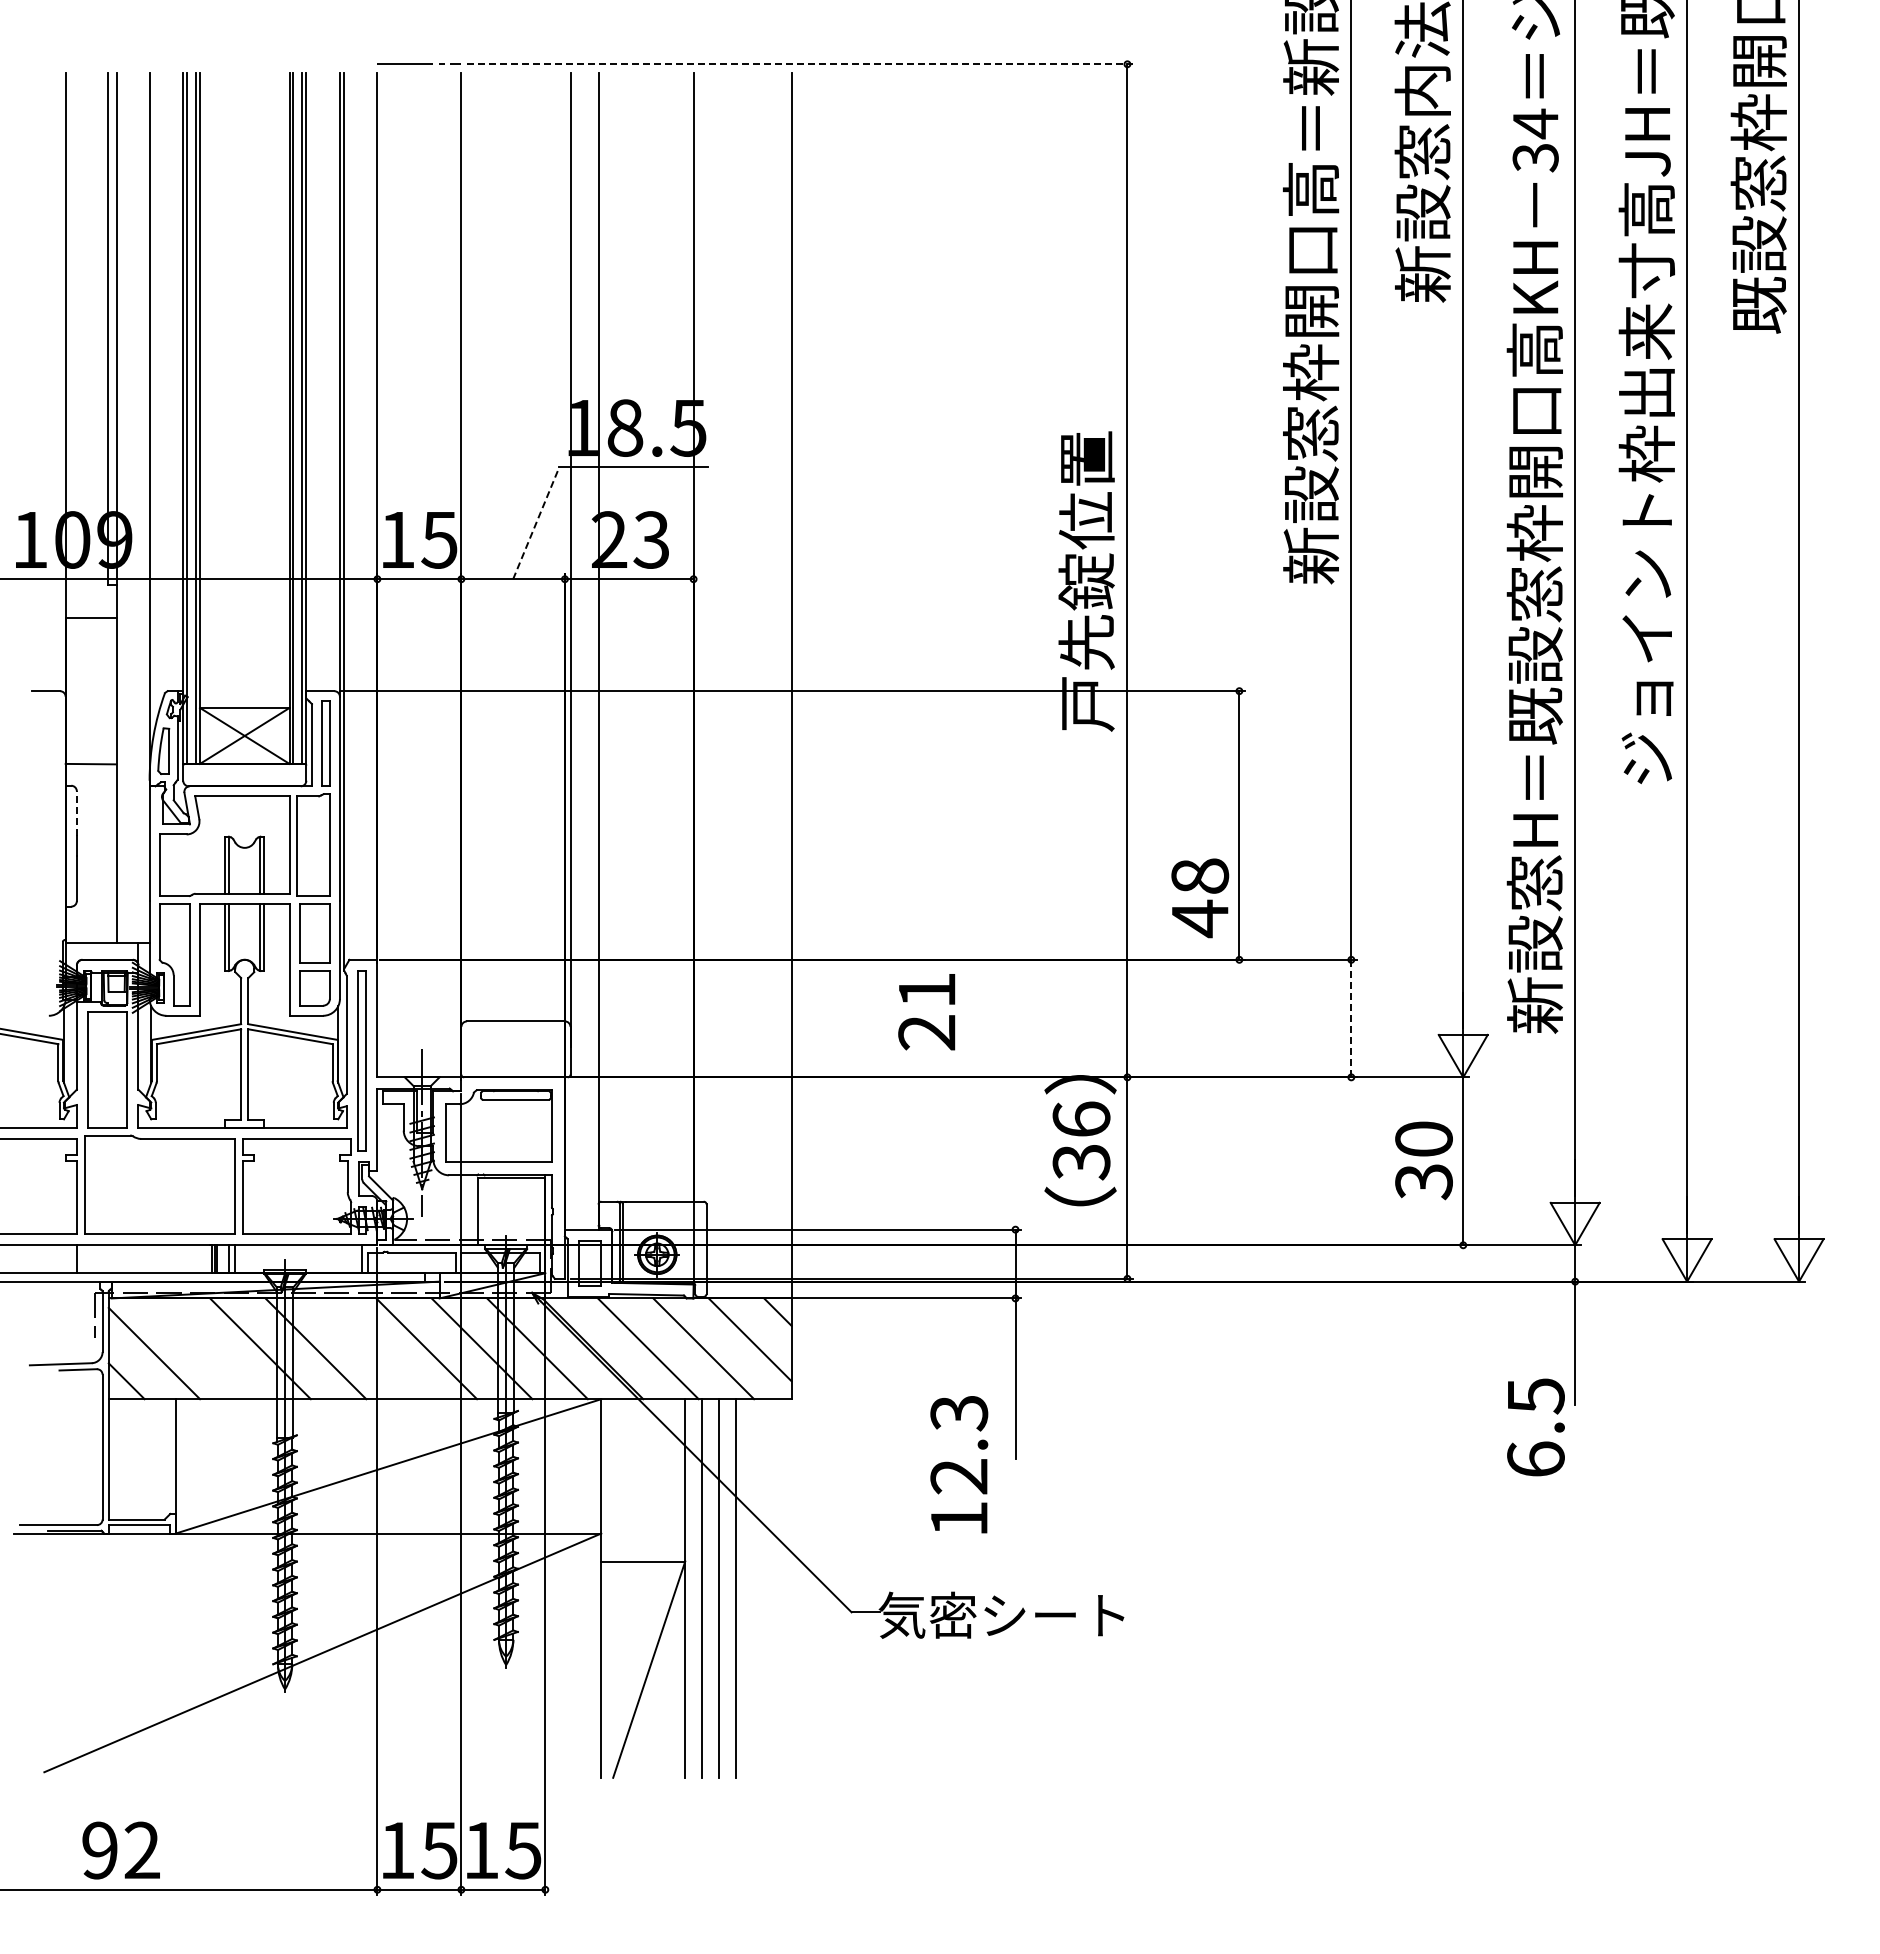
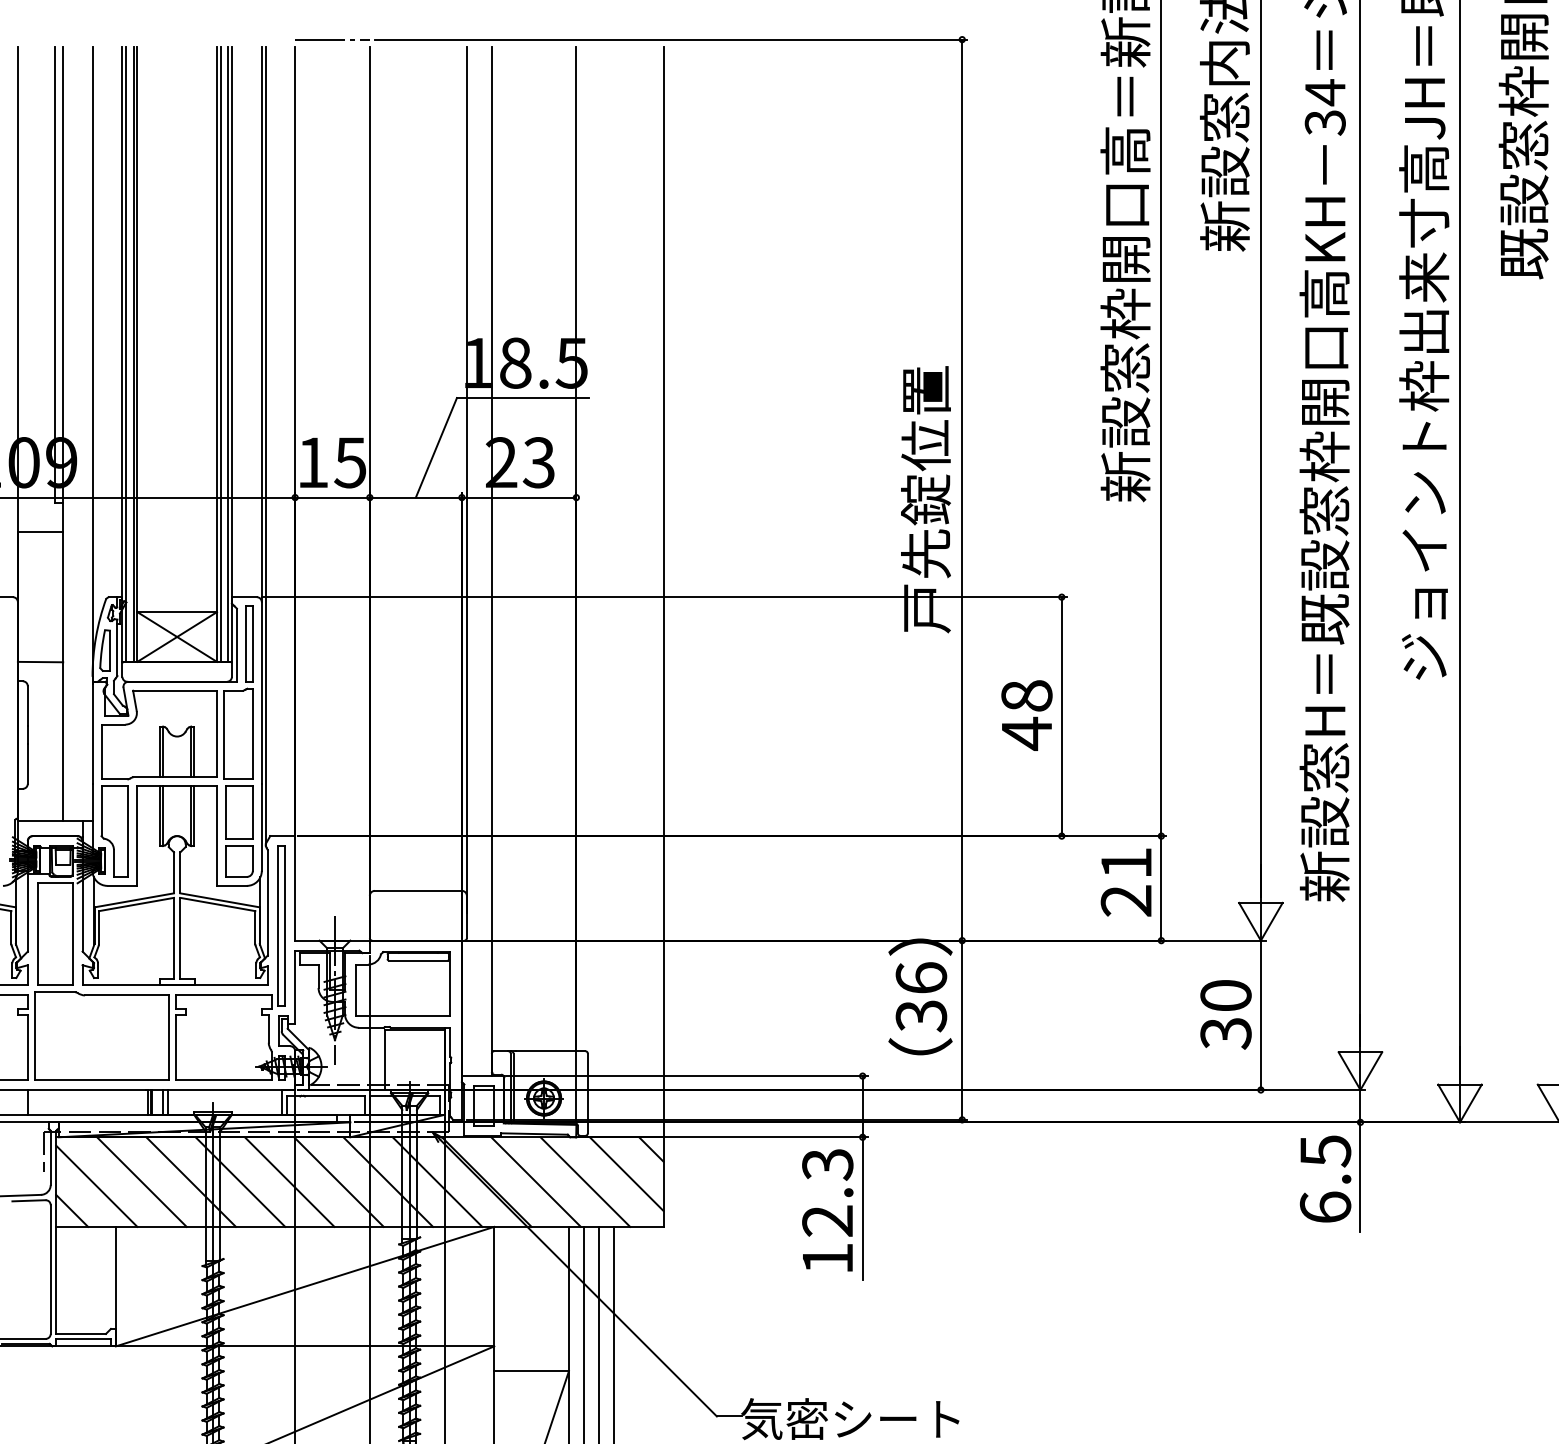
line: (800, 64) -> (671, 39), dashed -> solid
line: (536, 523) -> (436, 448), dashed -> solid
line: (76, 813) -> (27, 705), dashed -> solid
text: (1200, 898) -> (1027, 715), moved
text: (926, 1012) -> (1125, 882), moved
line: (1351, 1018) -> (1161, 888), dashed -> solid
line: (204, 1348) -> (141, 1181), added
line: (370, 1348) -> (289, 1181), added
text: (1535, 1427) -> (1325, 1179), moved
text: (959, 1464) -> (827, 1210), moved

